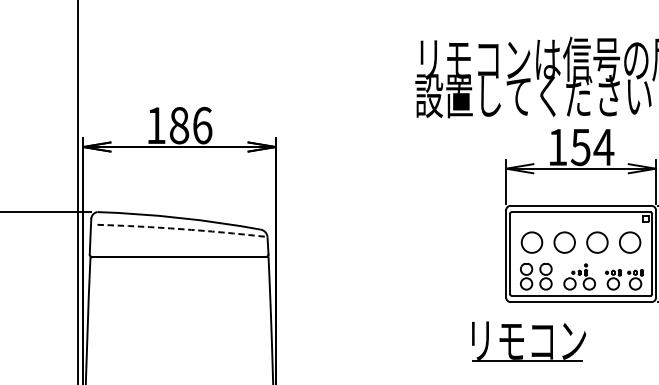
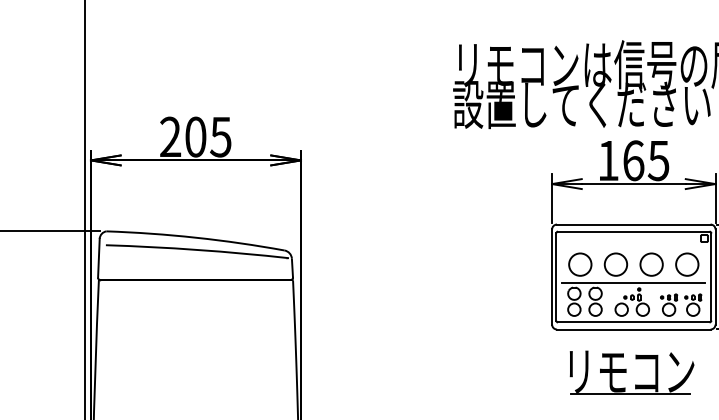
text: (179, 125) -> (195, 136), 186 -> 205
text: (592, 147) -> (646, 160), 154 -> 165
arc: (180, 228) -> (197, 249), dashed -> solid
line: (580, 258) -> (633, 282), added
part: (528, 341) -> (631, 372), moved

